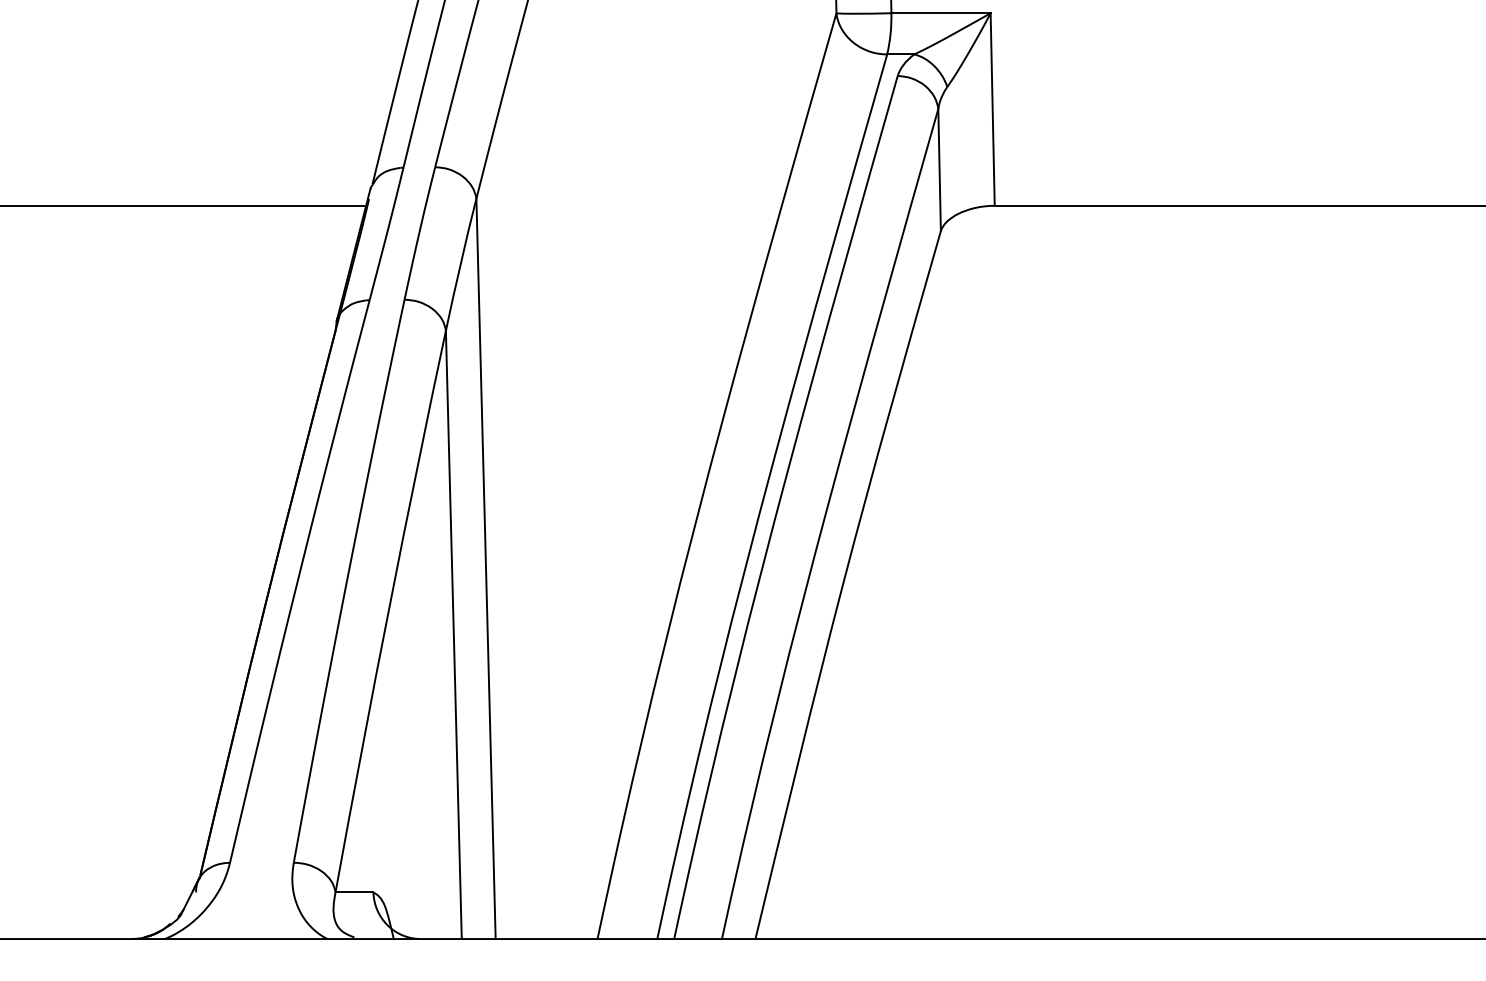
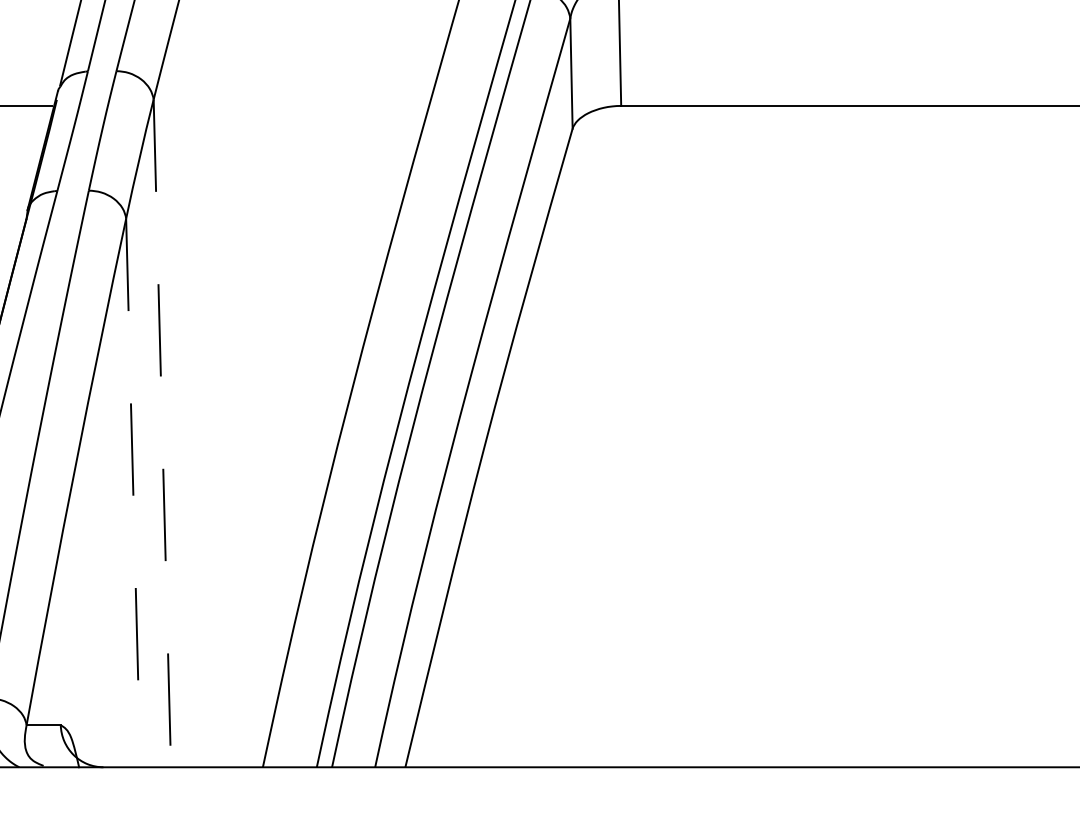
line: (486, 569) -> (162, 433), solid -> dashed
line: (453, 635) -> (133, 493), solid -> dashed

